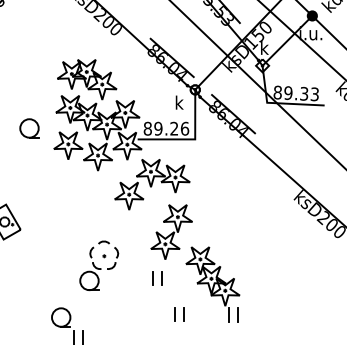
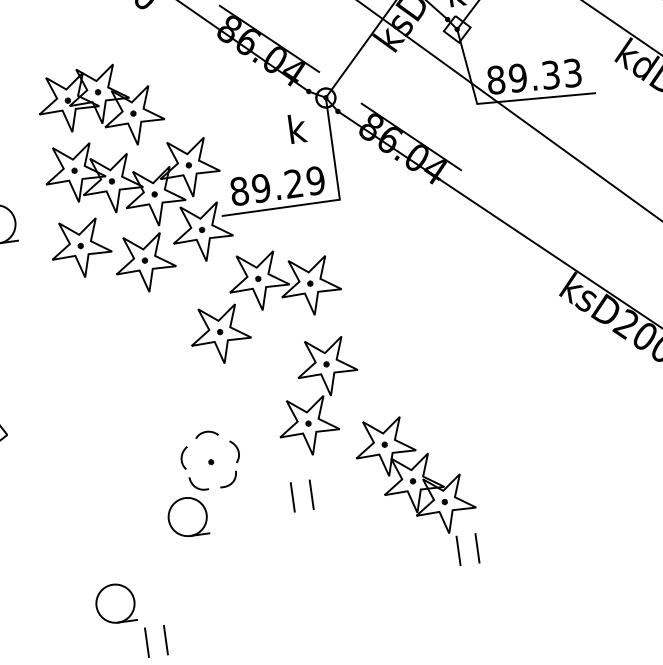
text: (184, 128) -> (314, 180), 89.26 -> 89.29
part: (99, 265) -> (203, 482), moved
part: (179, 314) -> (357, 563), removed

